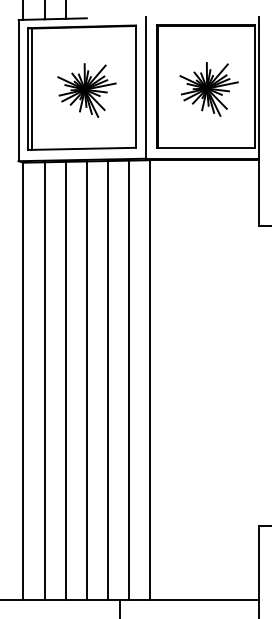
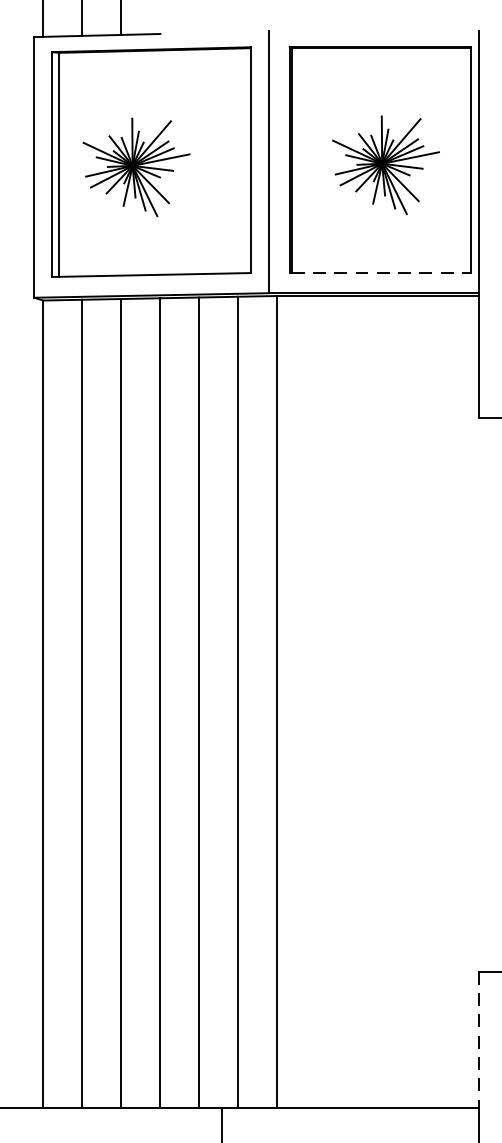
part: (86, 90) -> (135, 167), moved
line: (207, 147) -> (382, 272), solid -> dashed
line: (259, 563) -> (478, 1040), solid -> dashed

